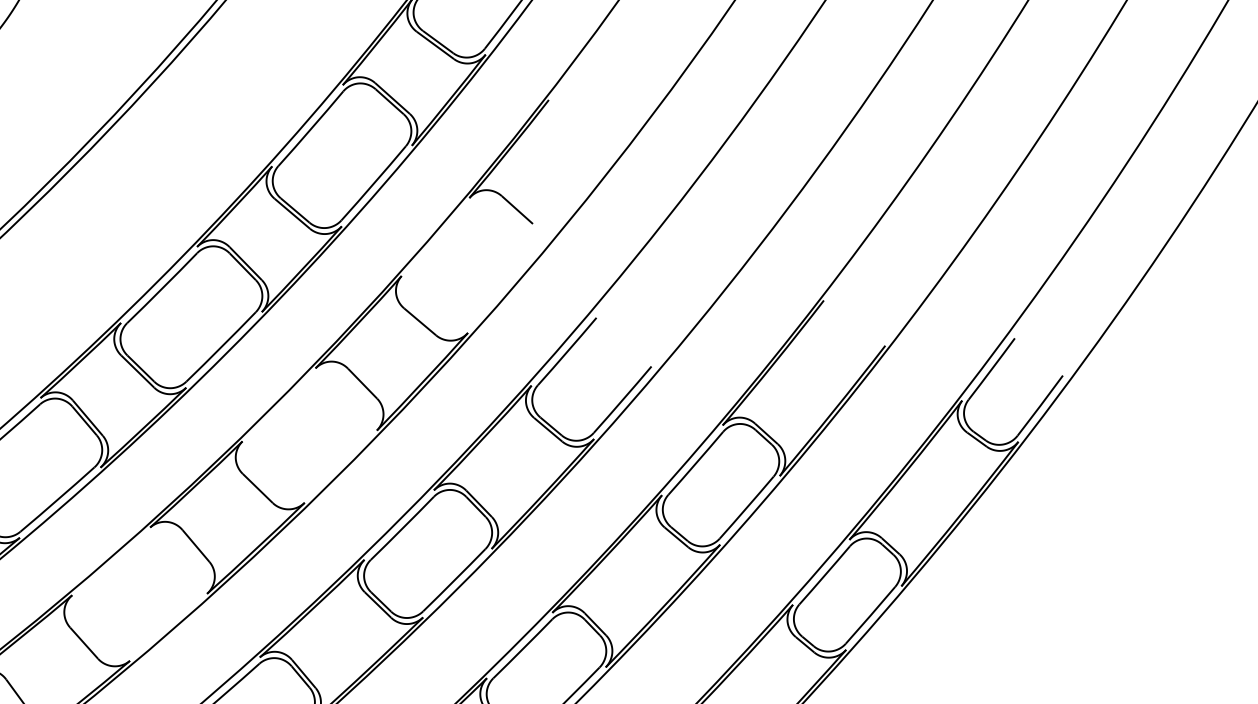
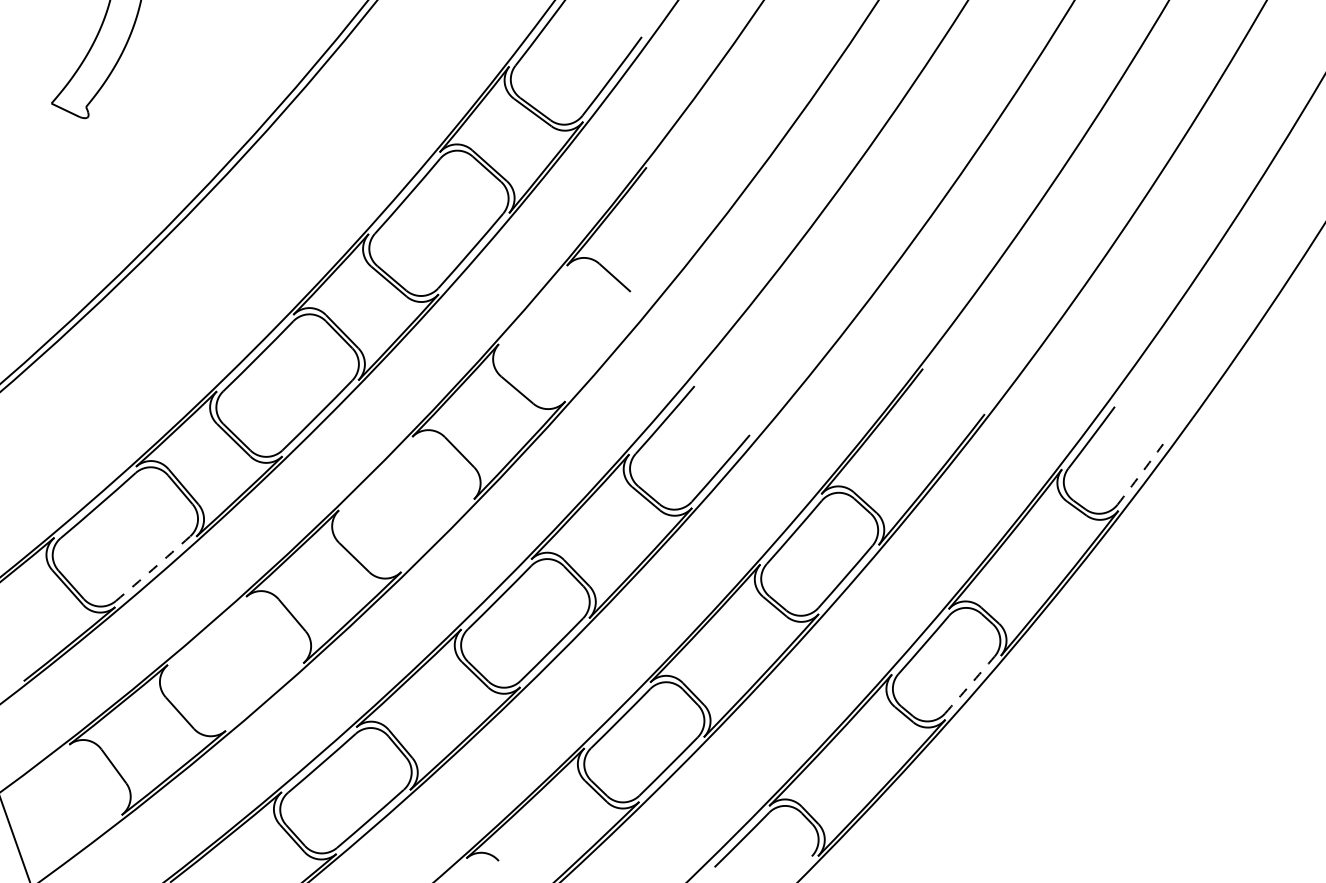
arc: (1040, 405) -> (1140, 474), solid -> dashed
arc: (57, 500) -> (153, 569), solid -> dashed
arc: (871, 615) -> (970, 685), solid -> dashed

